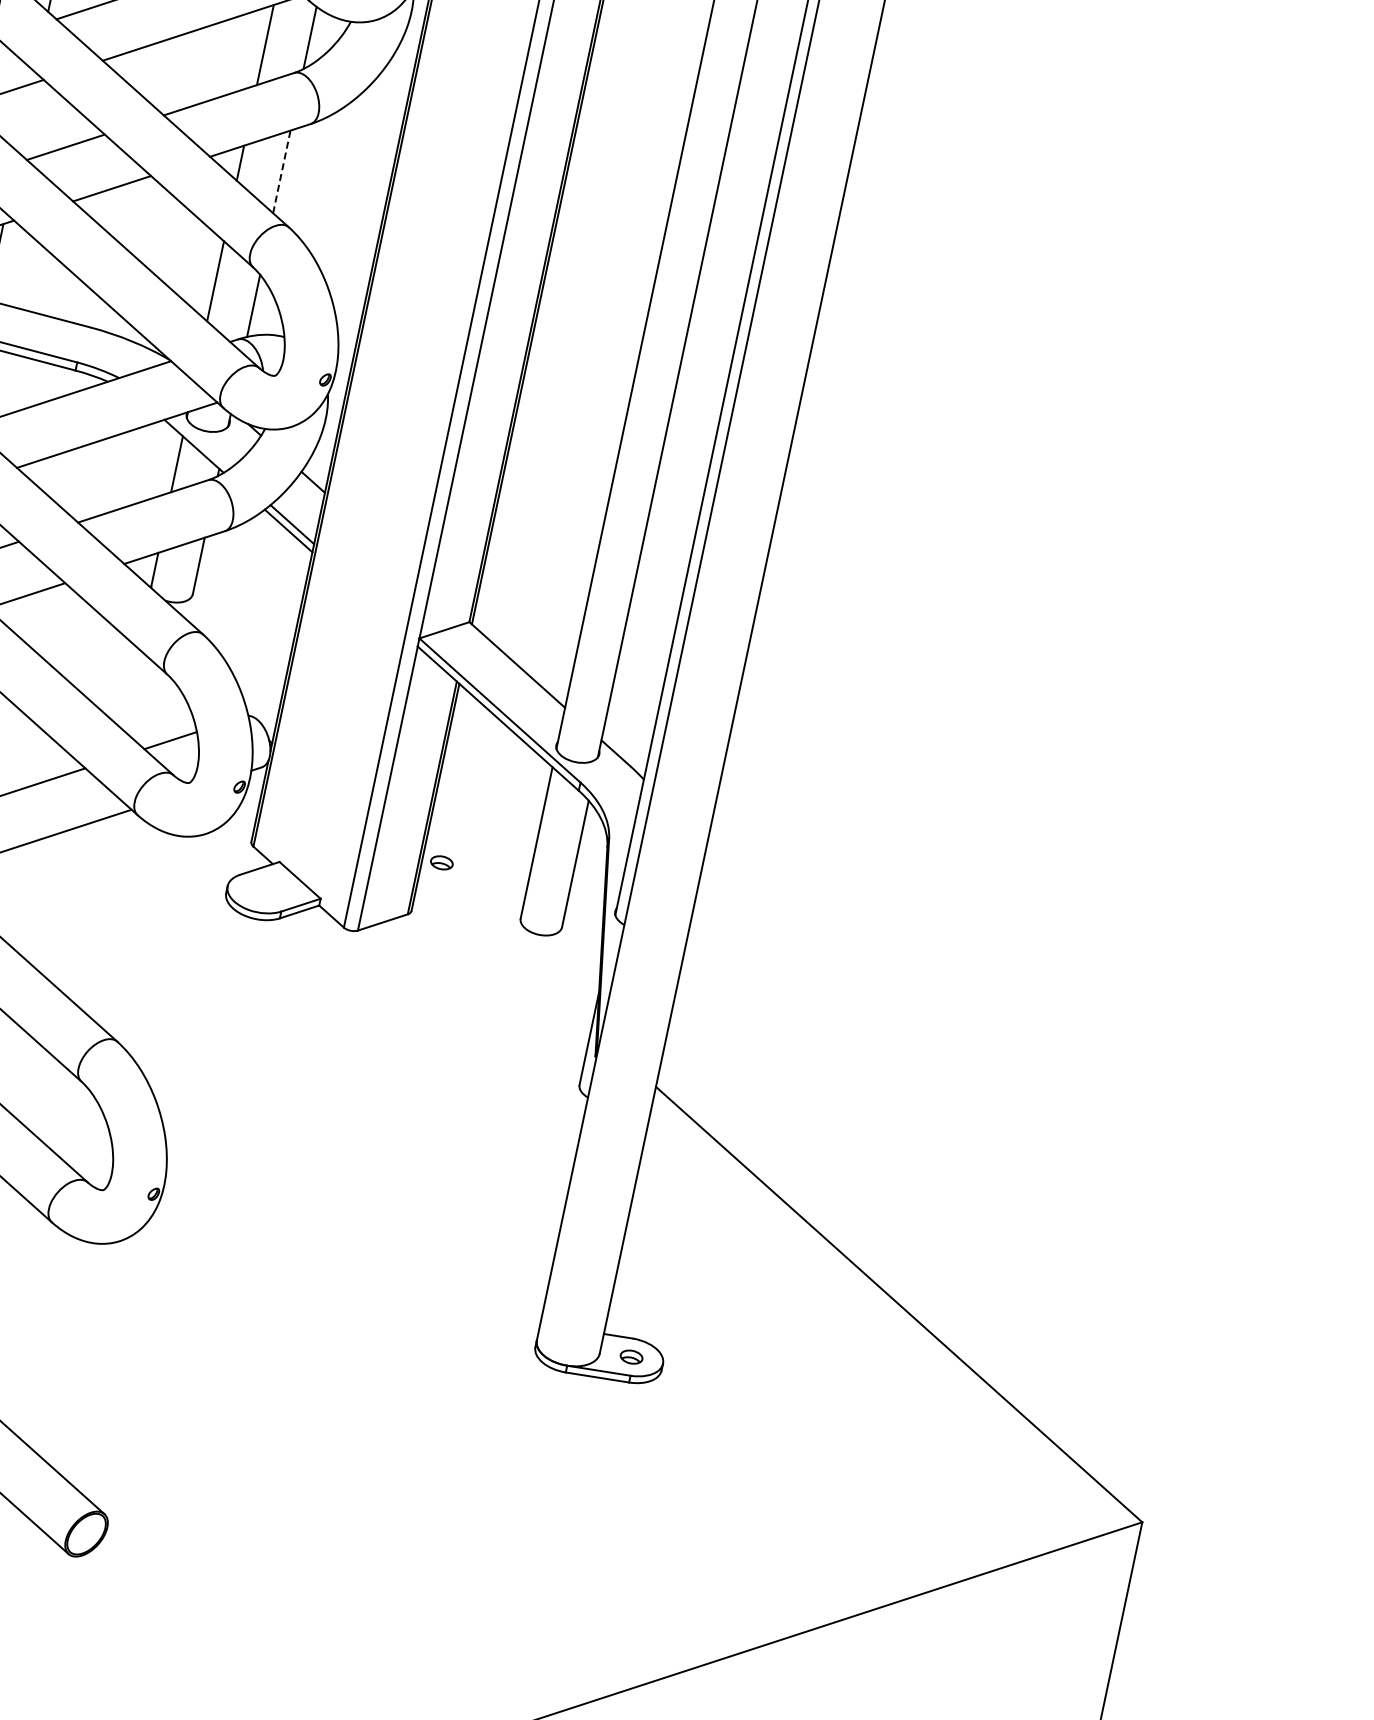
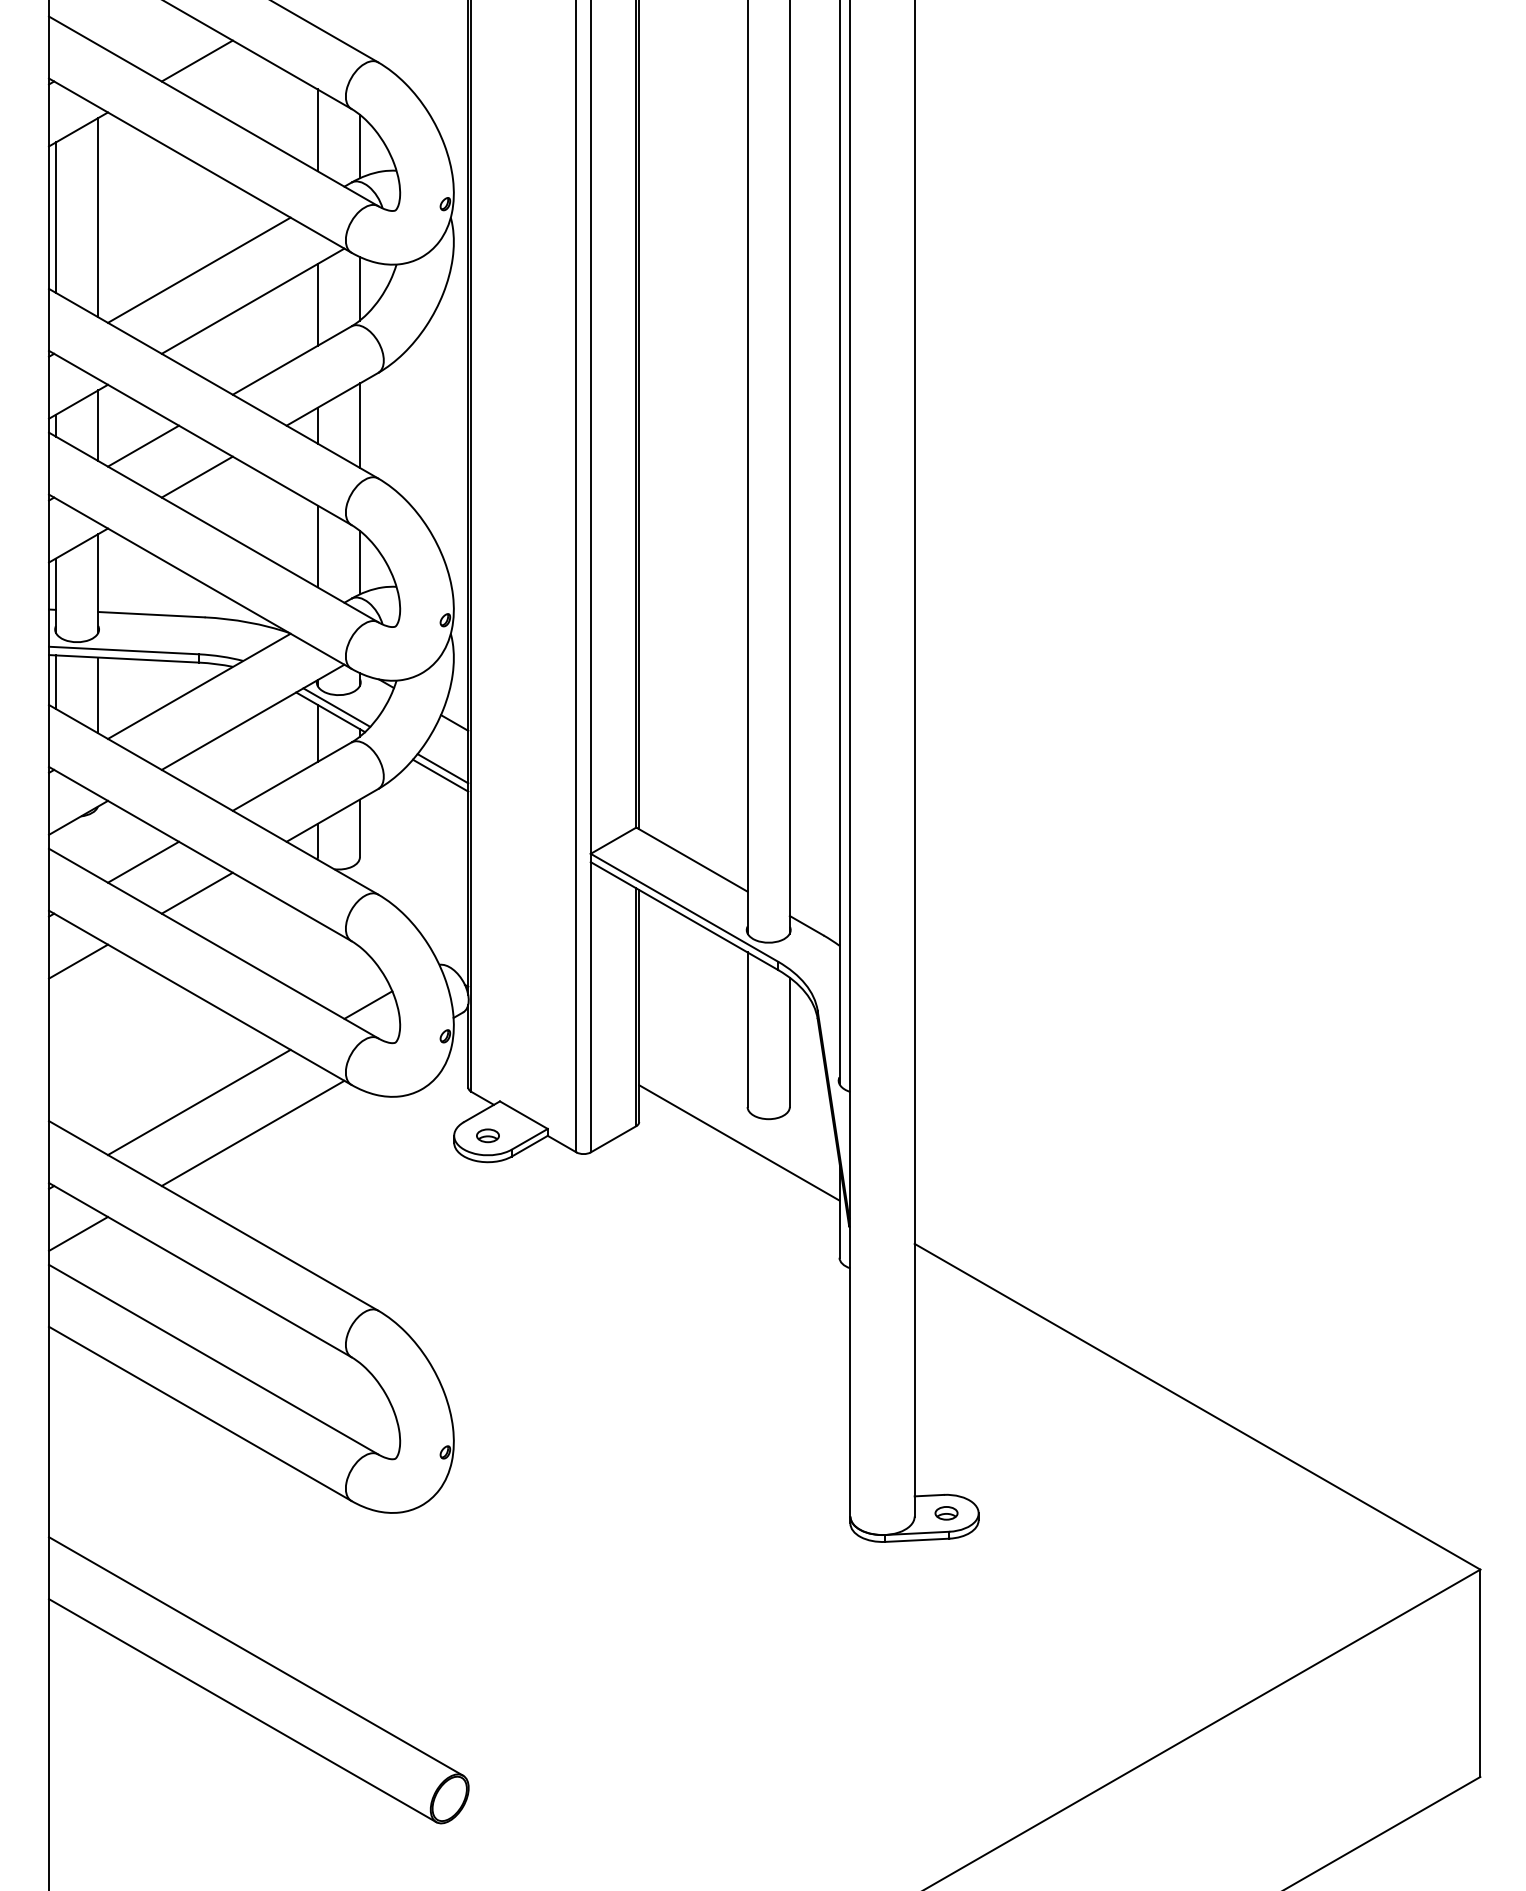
line: (26, 117) -> (98, 425), added
line: (281, 171) -> (359, 425), dashed -> solid
line: (200, 442) -> (336, 707), added
part: (441, 862) -> (487, 1135), moved
line: (505, 951) -> (739, 1142), added

